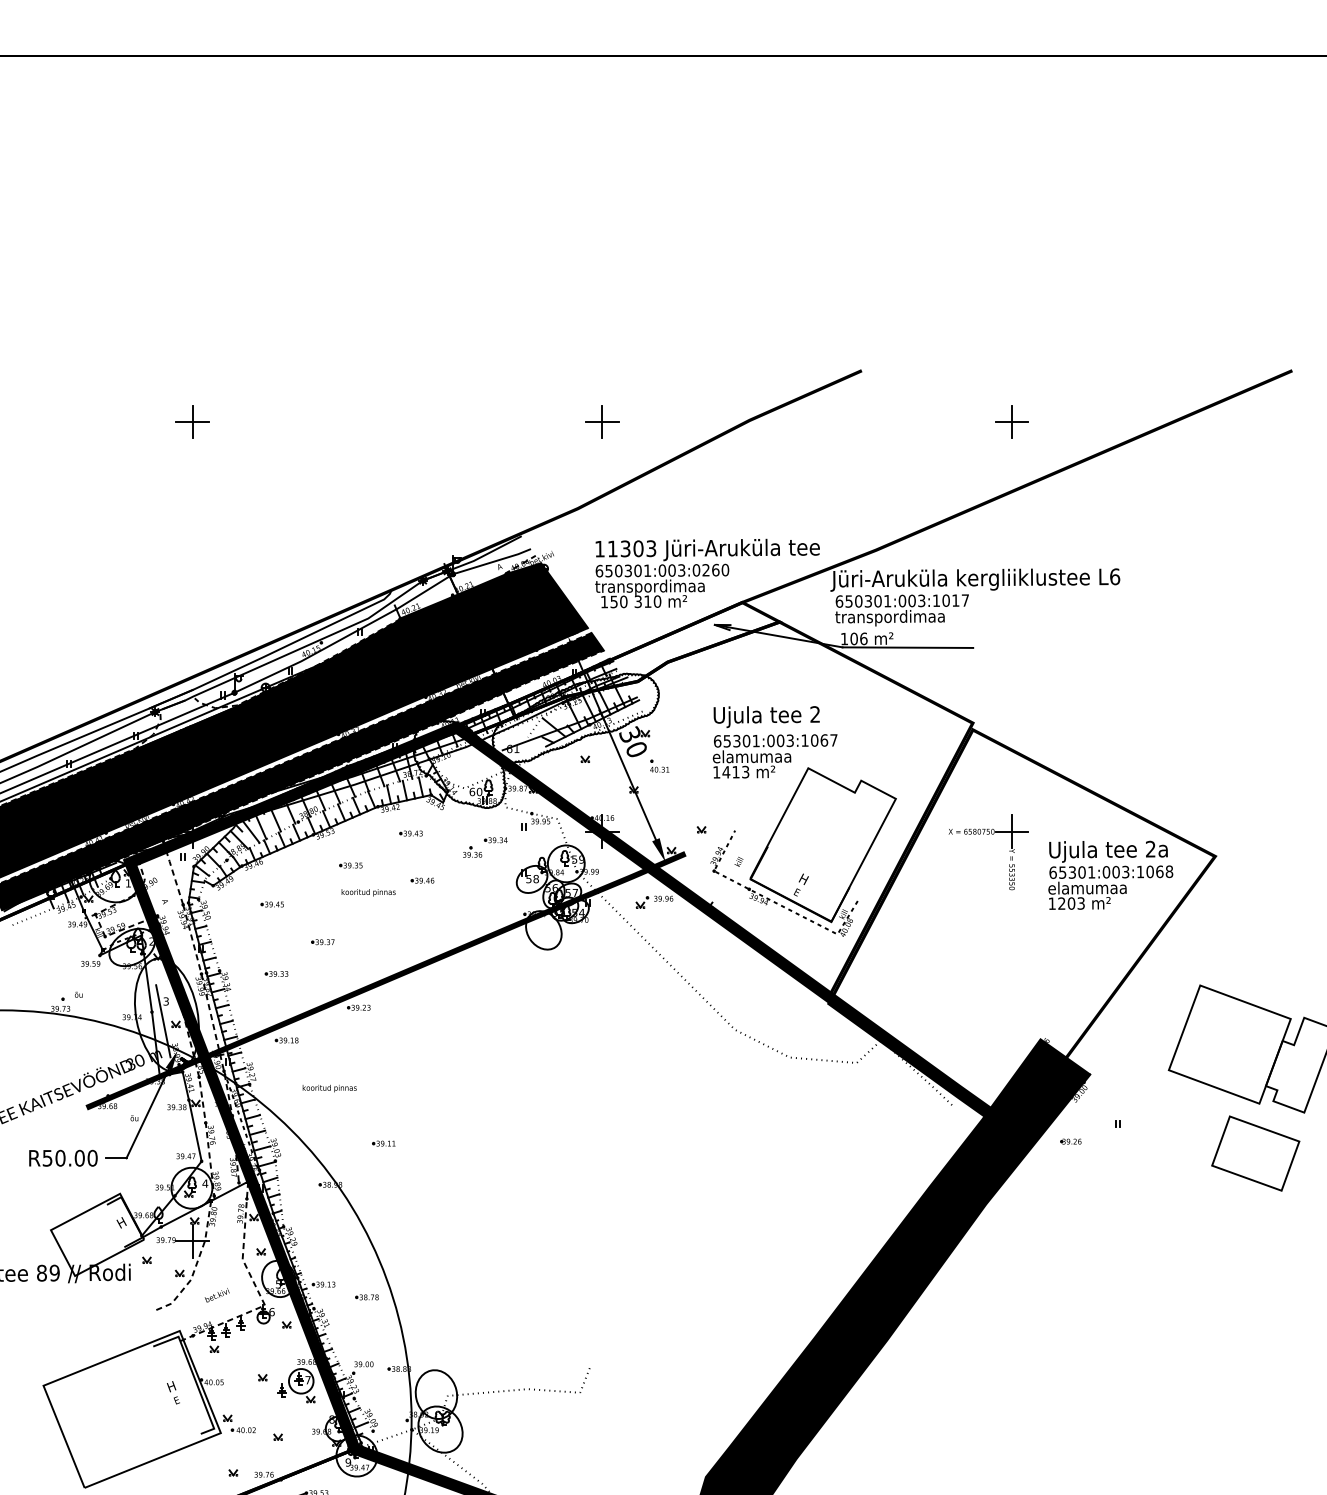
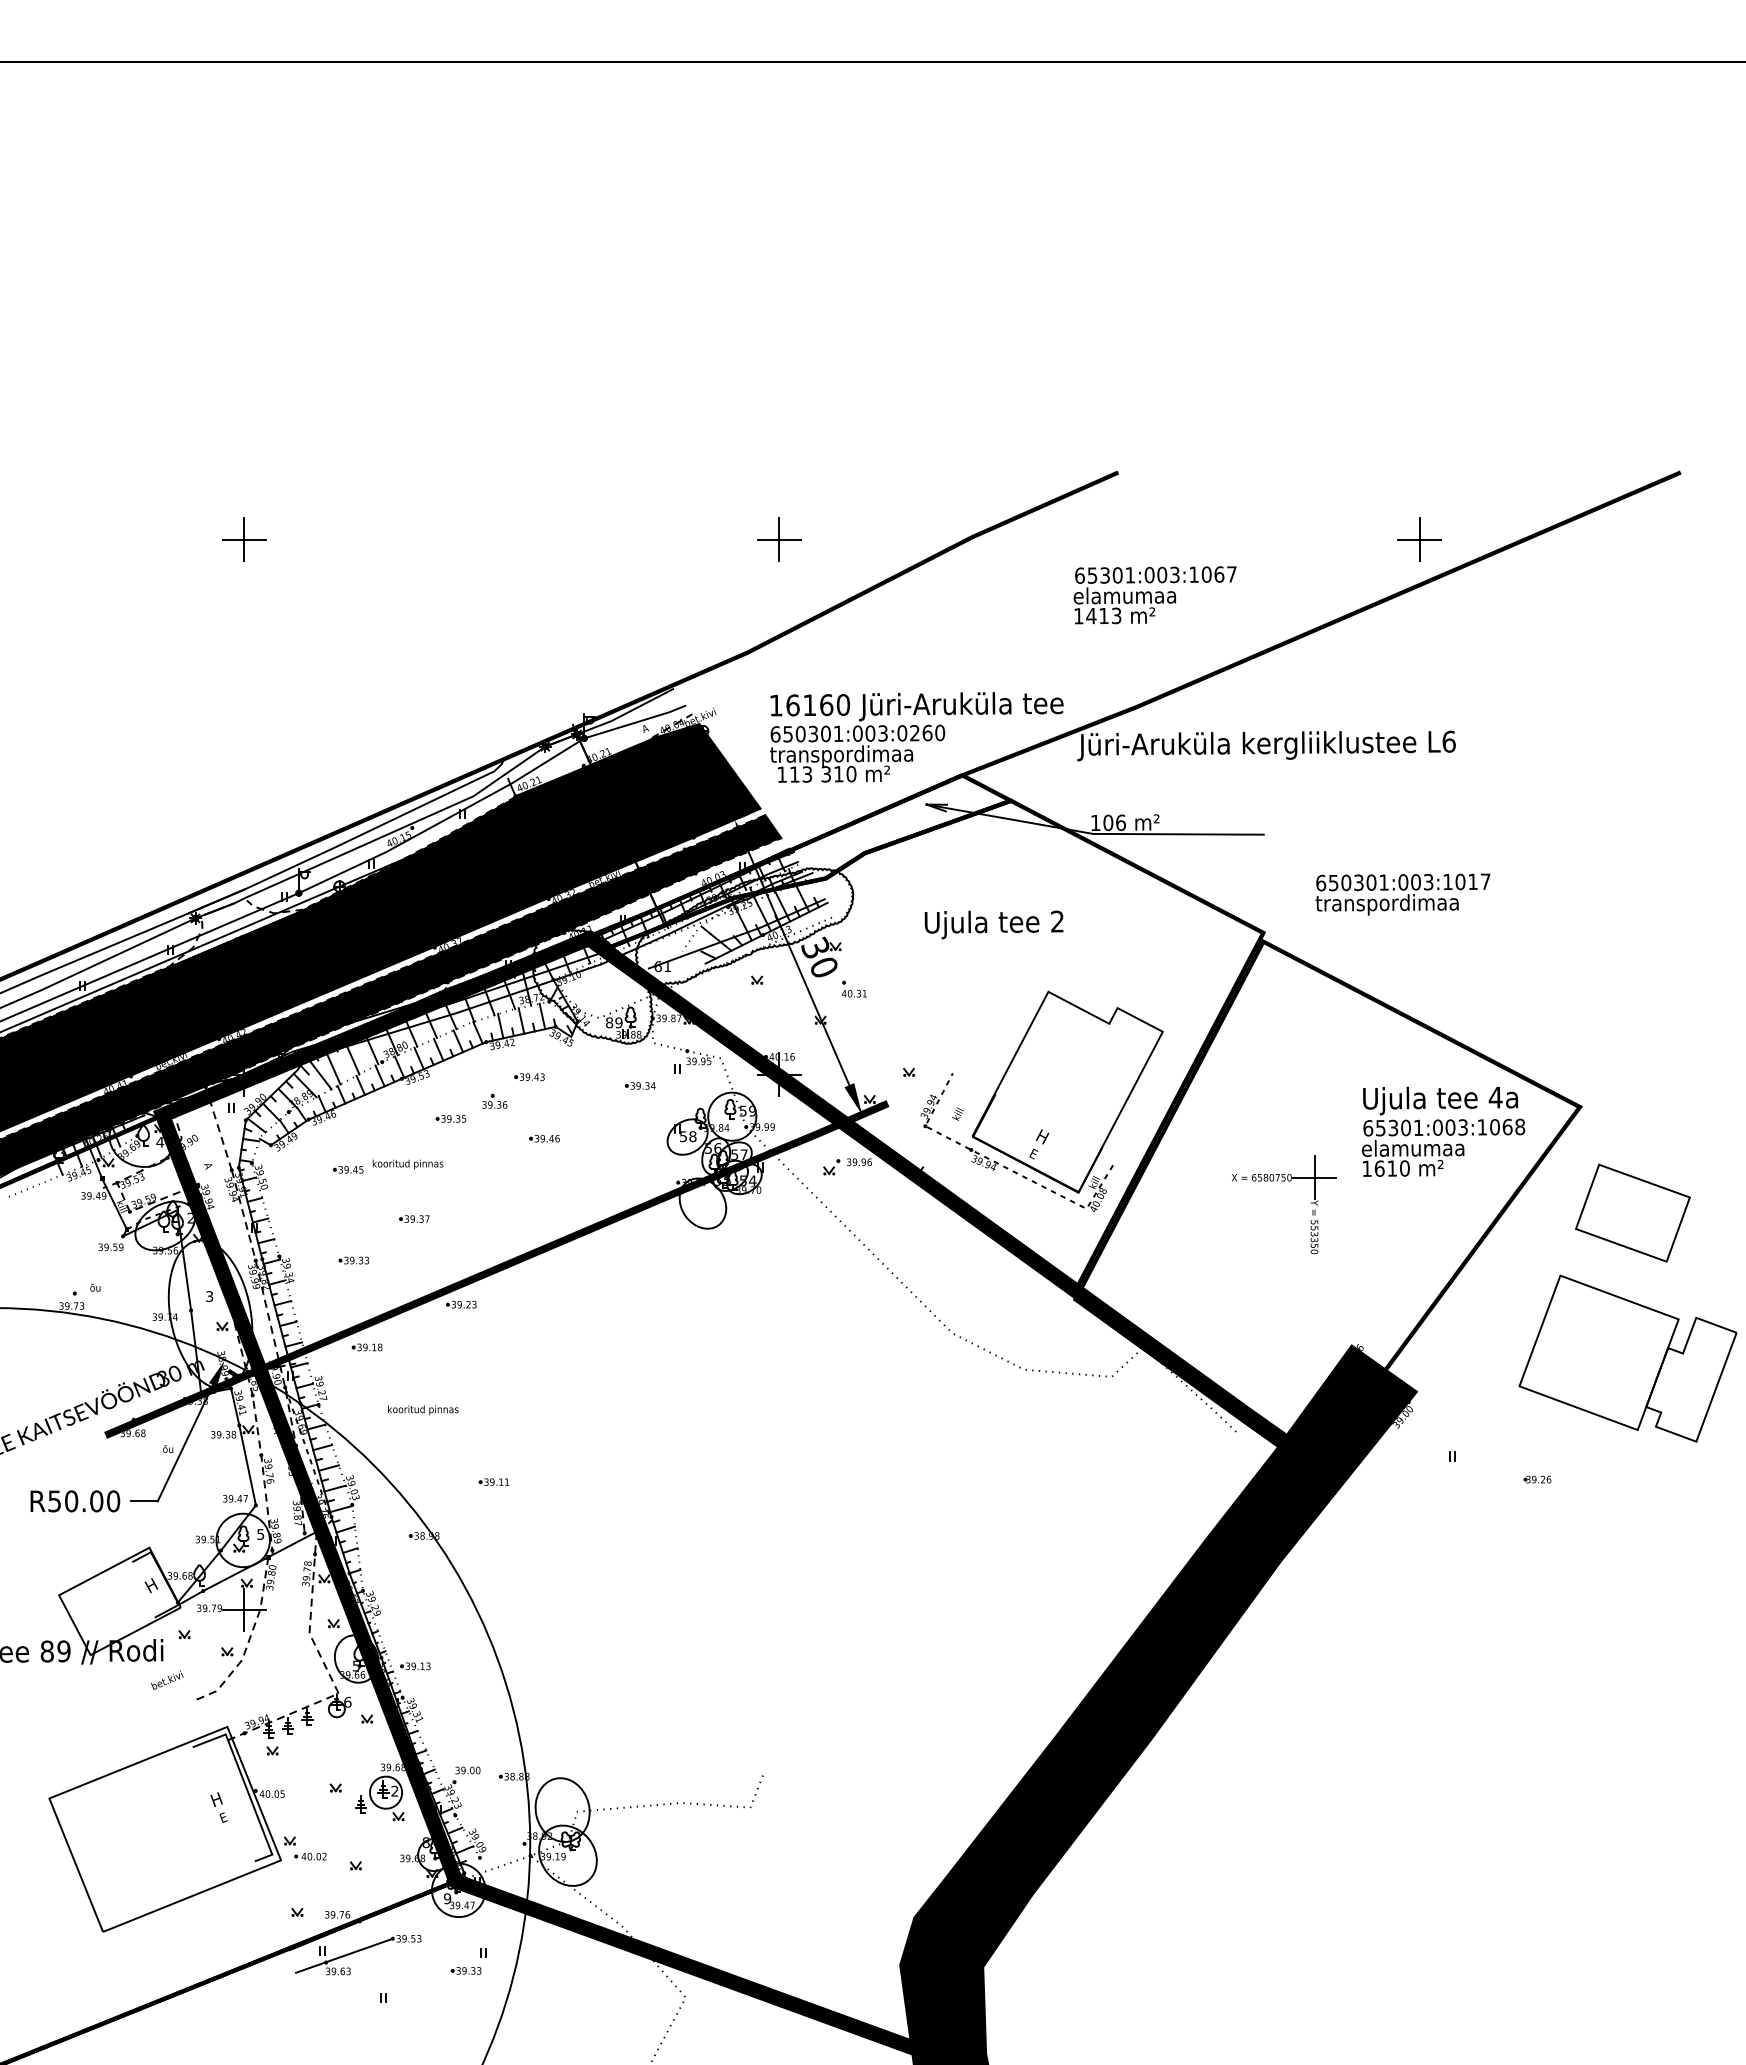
part: (1011, 422) -> (1419, 539), moved
text: (632, 549) -> (818, 705), 11303 -> 16160
text: (619, 601) -> (801, 774), 150 -> 113
text: (901, 610) -> (1402, 894), moved
text: (774, 756) -> (1154, 595), moved
text: (475, 791) -> (613, 1022), 60 -> 89
part: (988, 834) -> (1283, 1181), moved
text: (1150, 849) -> (1495, 1097), 2a -> 4a
part: (472, 851) -> (494, 1100), moved
text: (128, 883) -> (160, 1142), 1 -> 4
text: (368, 892) -> (407, 1164), moved
text: (1070, 903) -> (1391, 1168), 1203 -> 1610
line: (163, 1021) -> (205, 1322), removed
part: (1070, 1141) -> (1537, 1479), moved
part: (1255, 1153) -> (1632, 1212), moved
text: (205, 1183) -> (260, 1534), 4 -> 5
text: (217, 1294) -> (167, 1679), moved
part: (366, 1296) -> (471, 1682), removed
text: (307, 1379) -> (394, 1790), 7 -> 2

